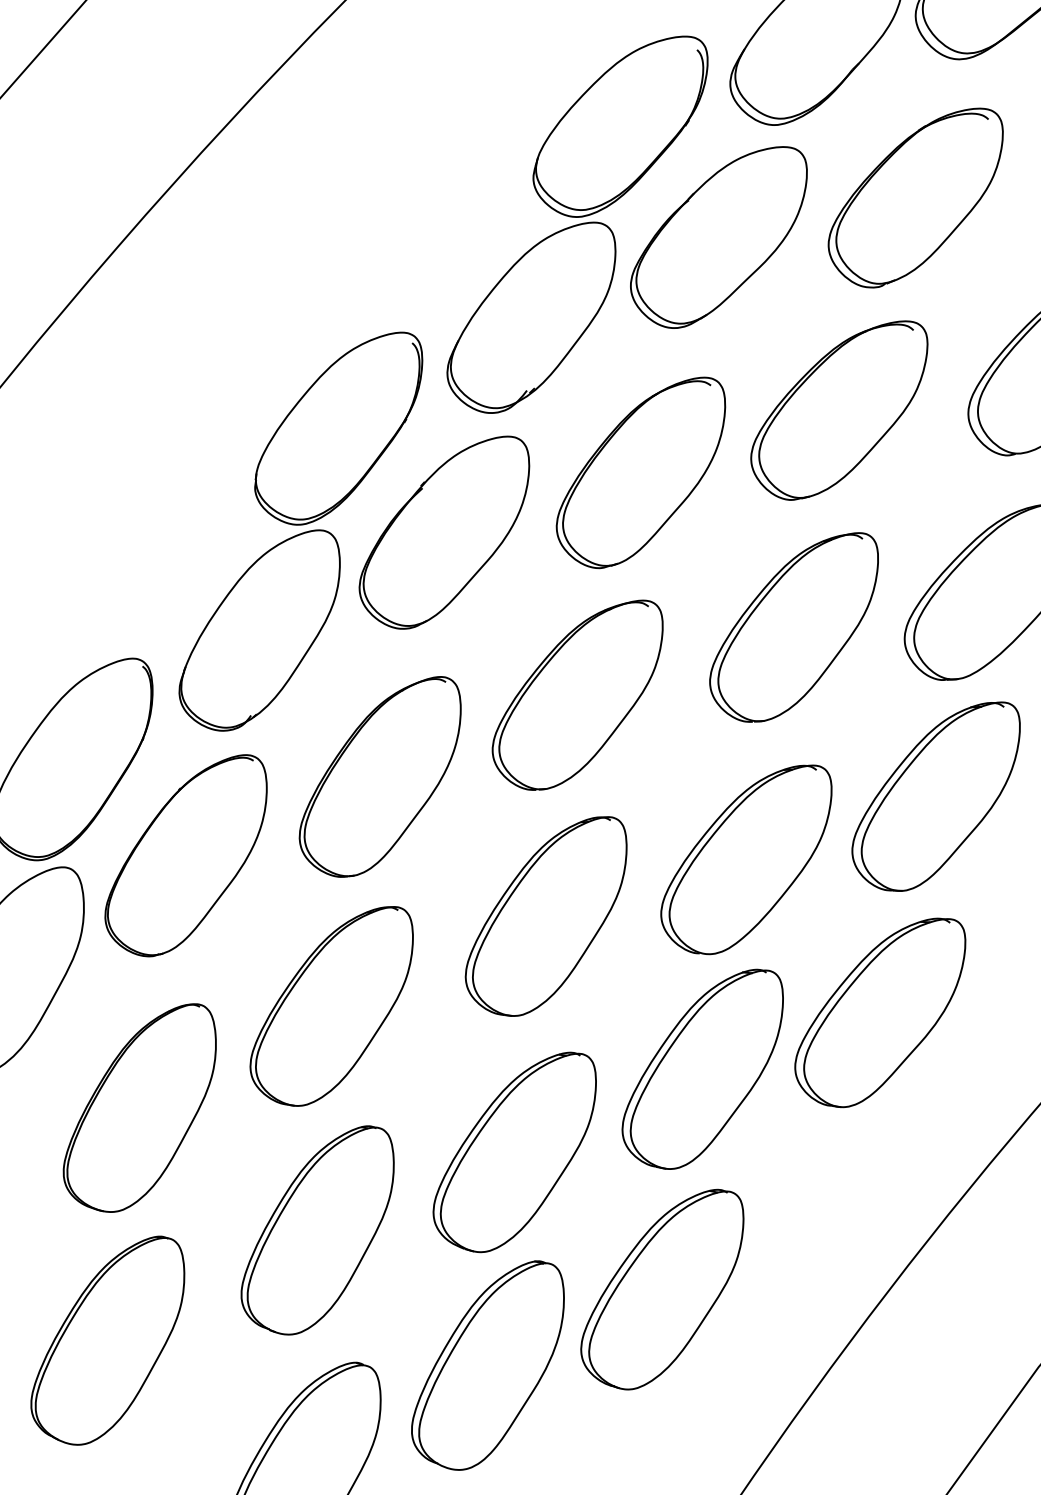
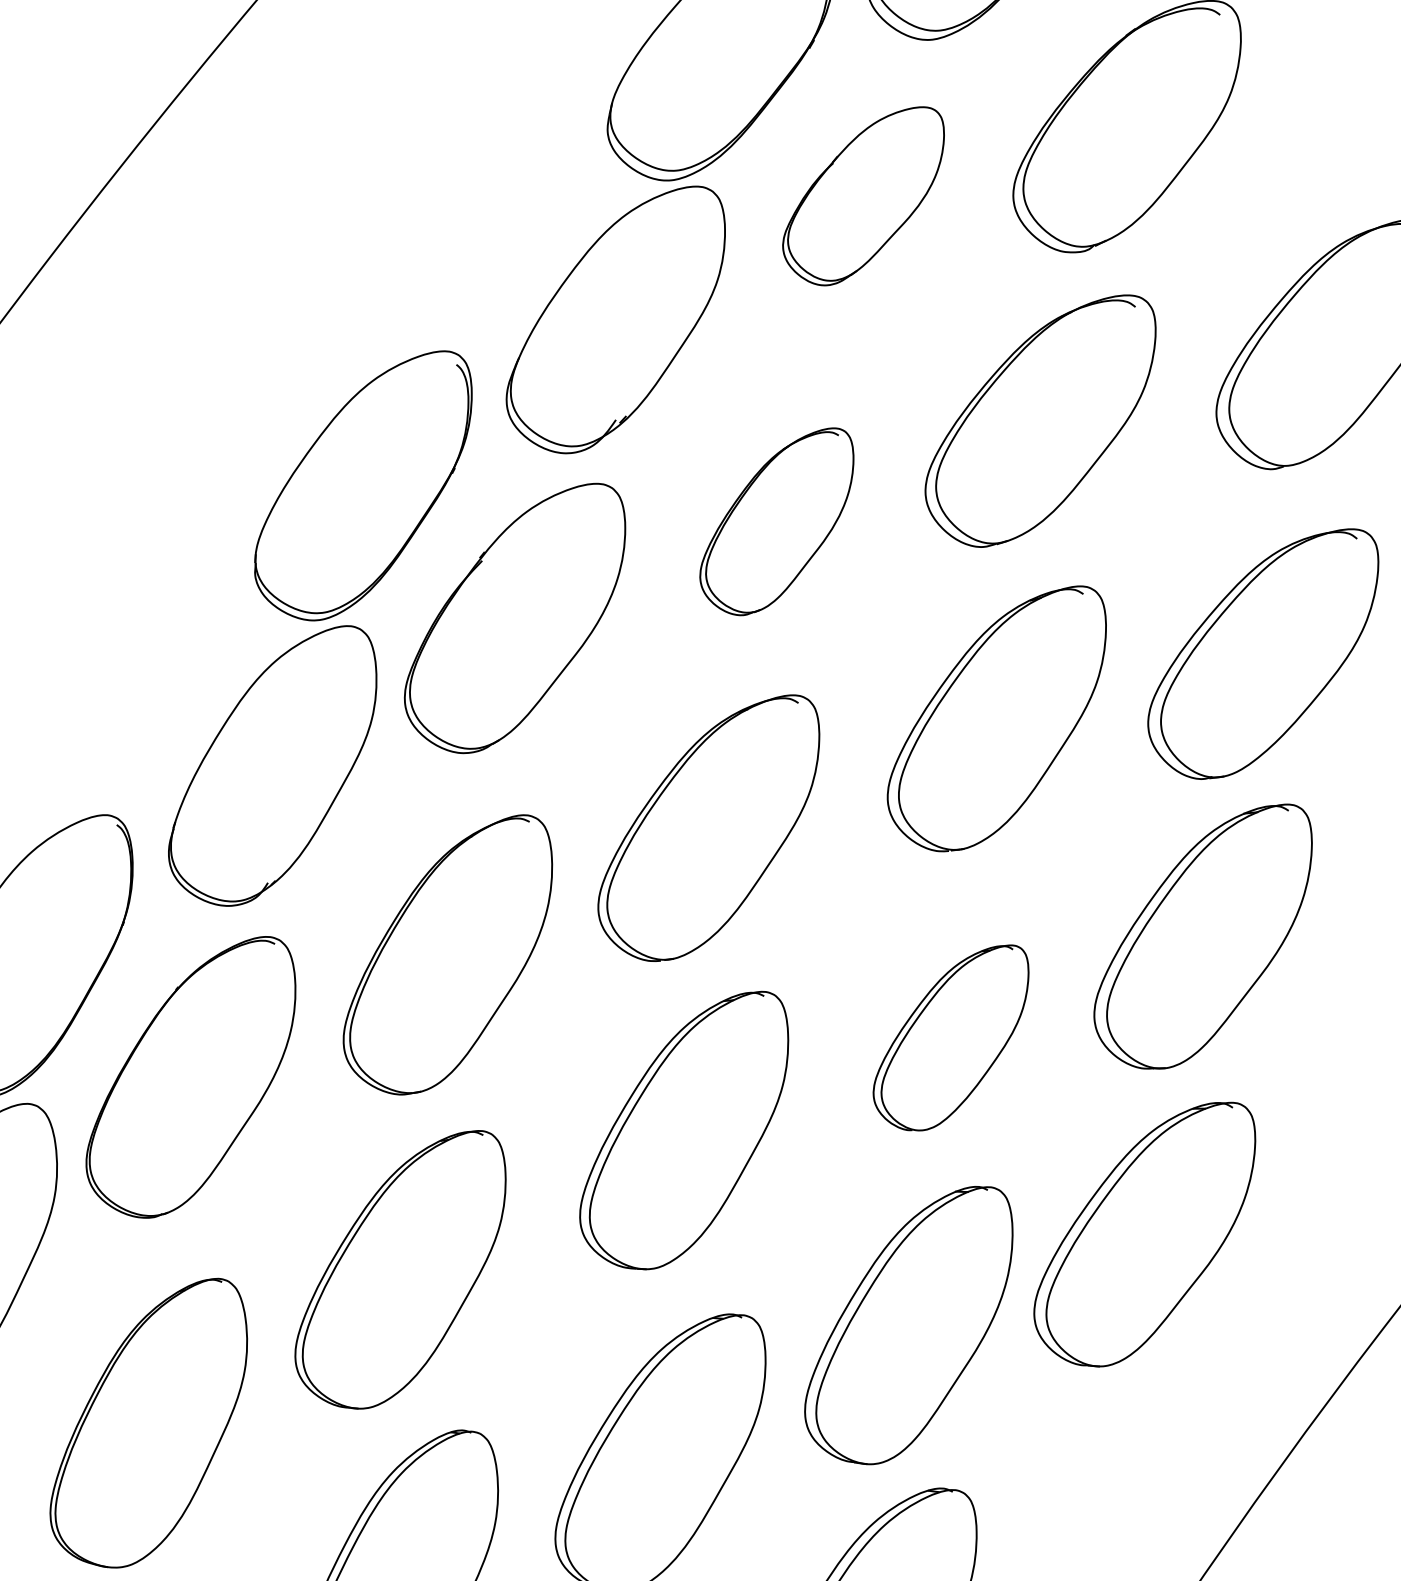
part: (718, 237) -> (863, 196), size x0.7
part: (640, 472) -> (776, 521), size x0.7
part: (746, 859) -> (951, 1038), size x0.7

